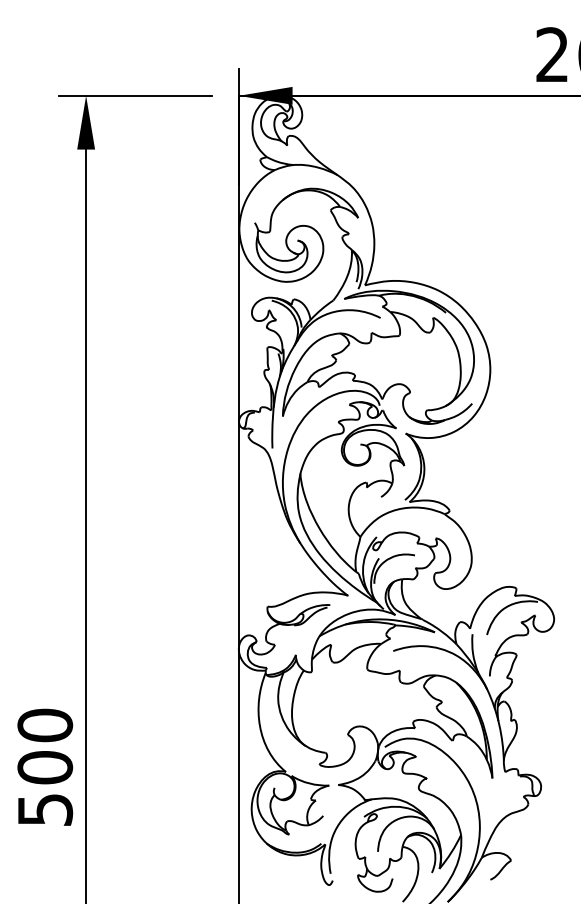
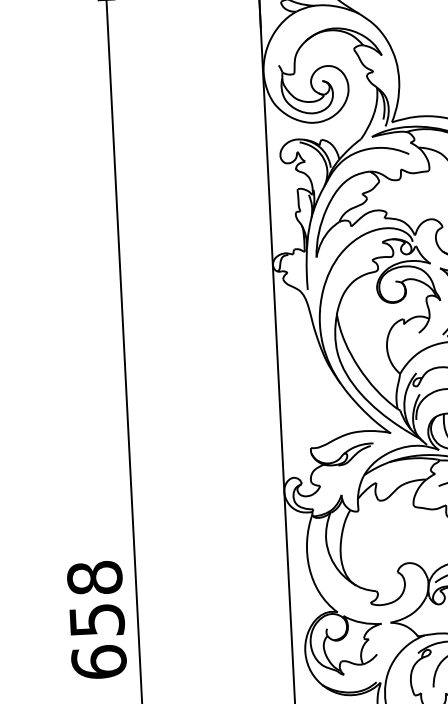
text: (45, 767) -> (97, 620), 500 -> 658

